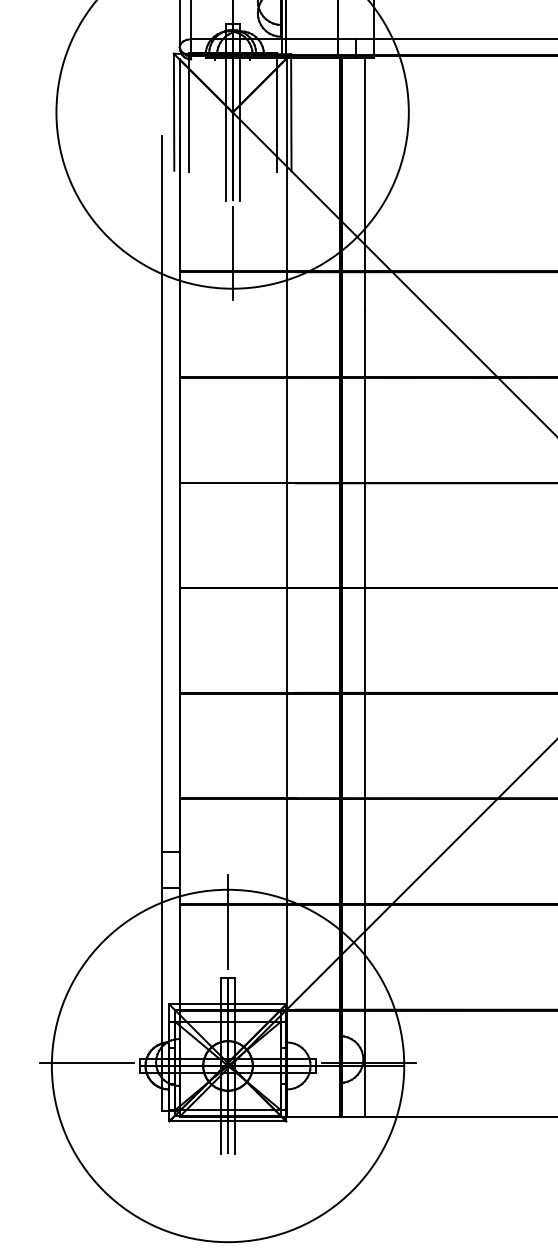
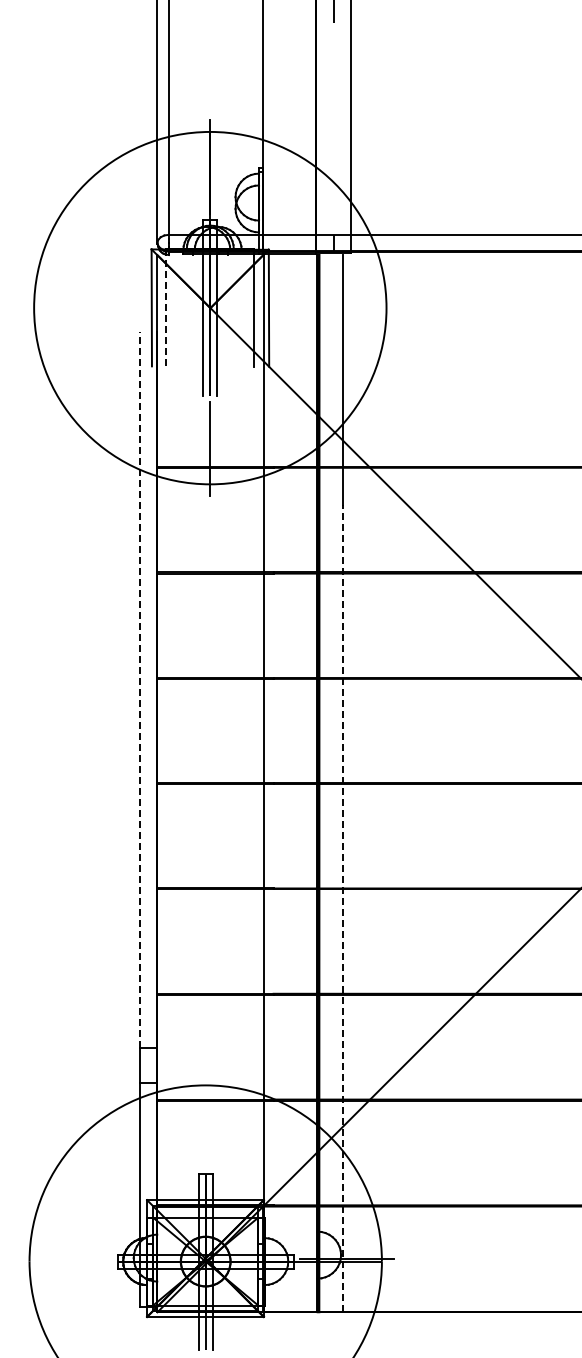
line: (188, 112) -> (166, 308), solid -> dashed
line: (161, 493) -> (139, 689), solid -> dashed
line: (364, 712) -> (342, 908), solid -> dashed
line: (227, 921) -> (205, 1117), removed
line: (86, 1062) -> (64, 1258), removed

